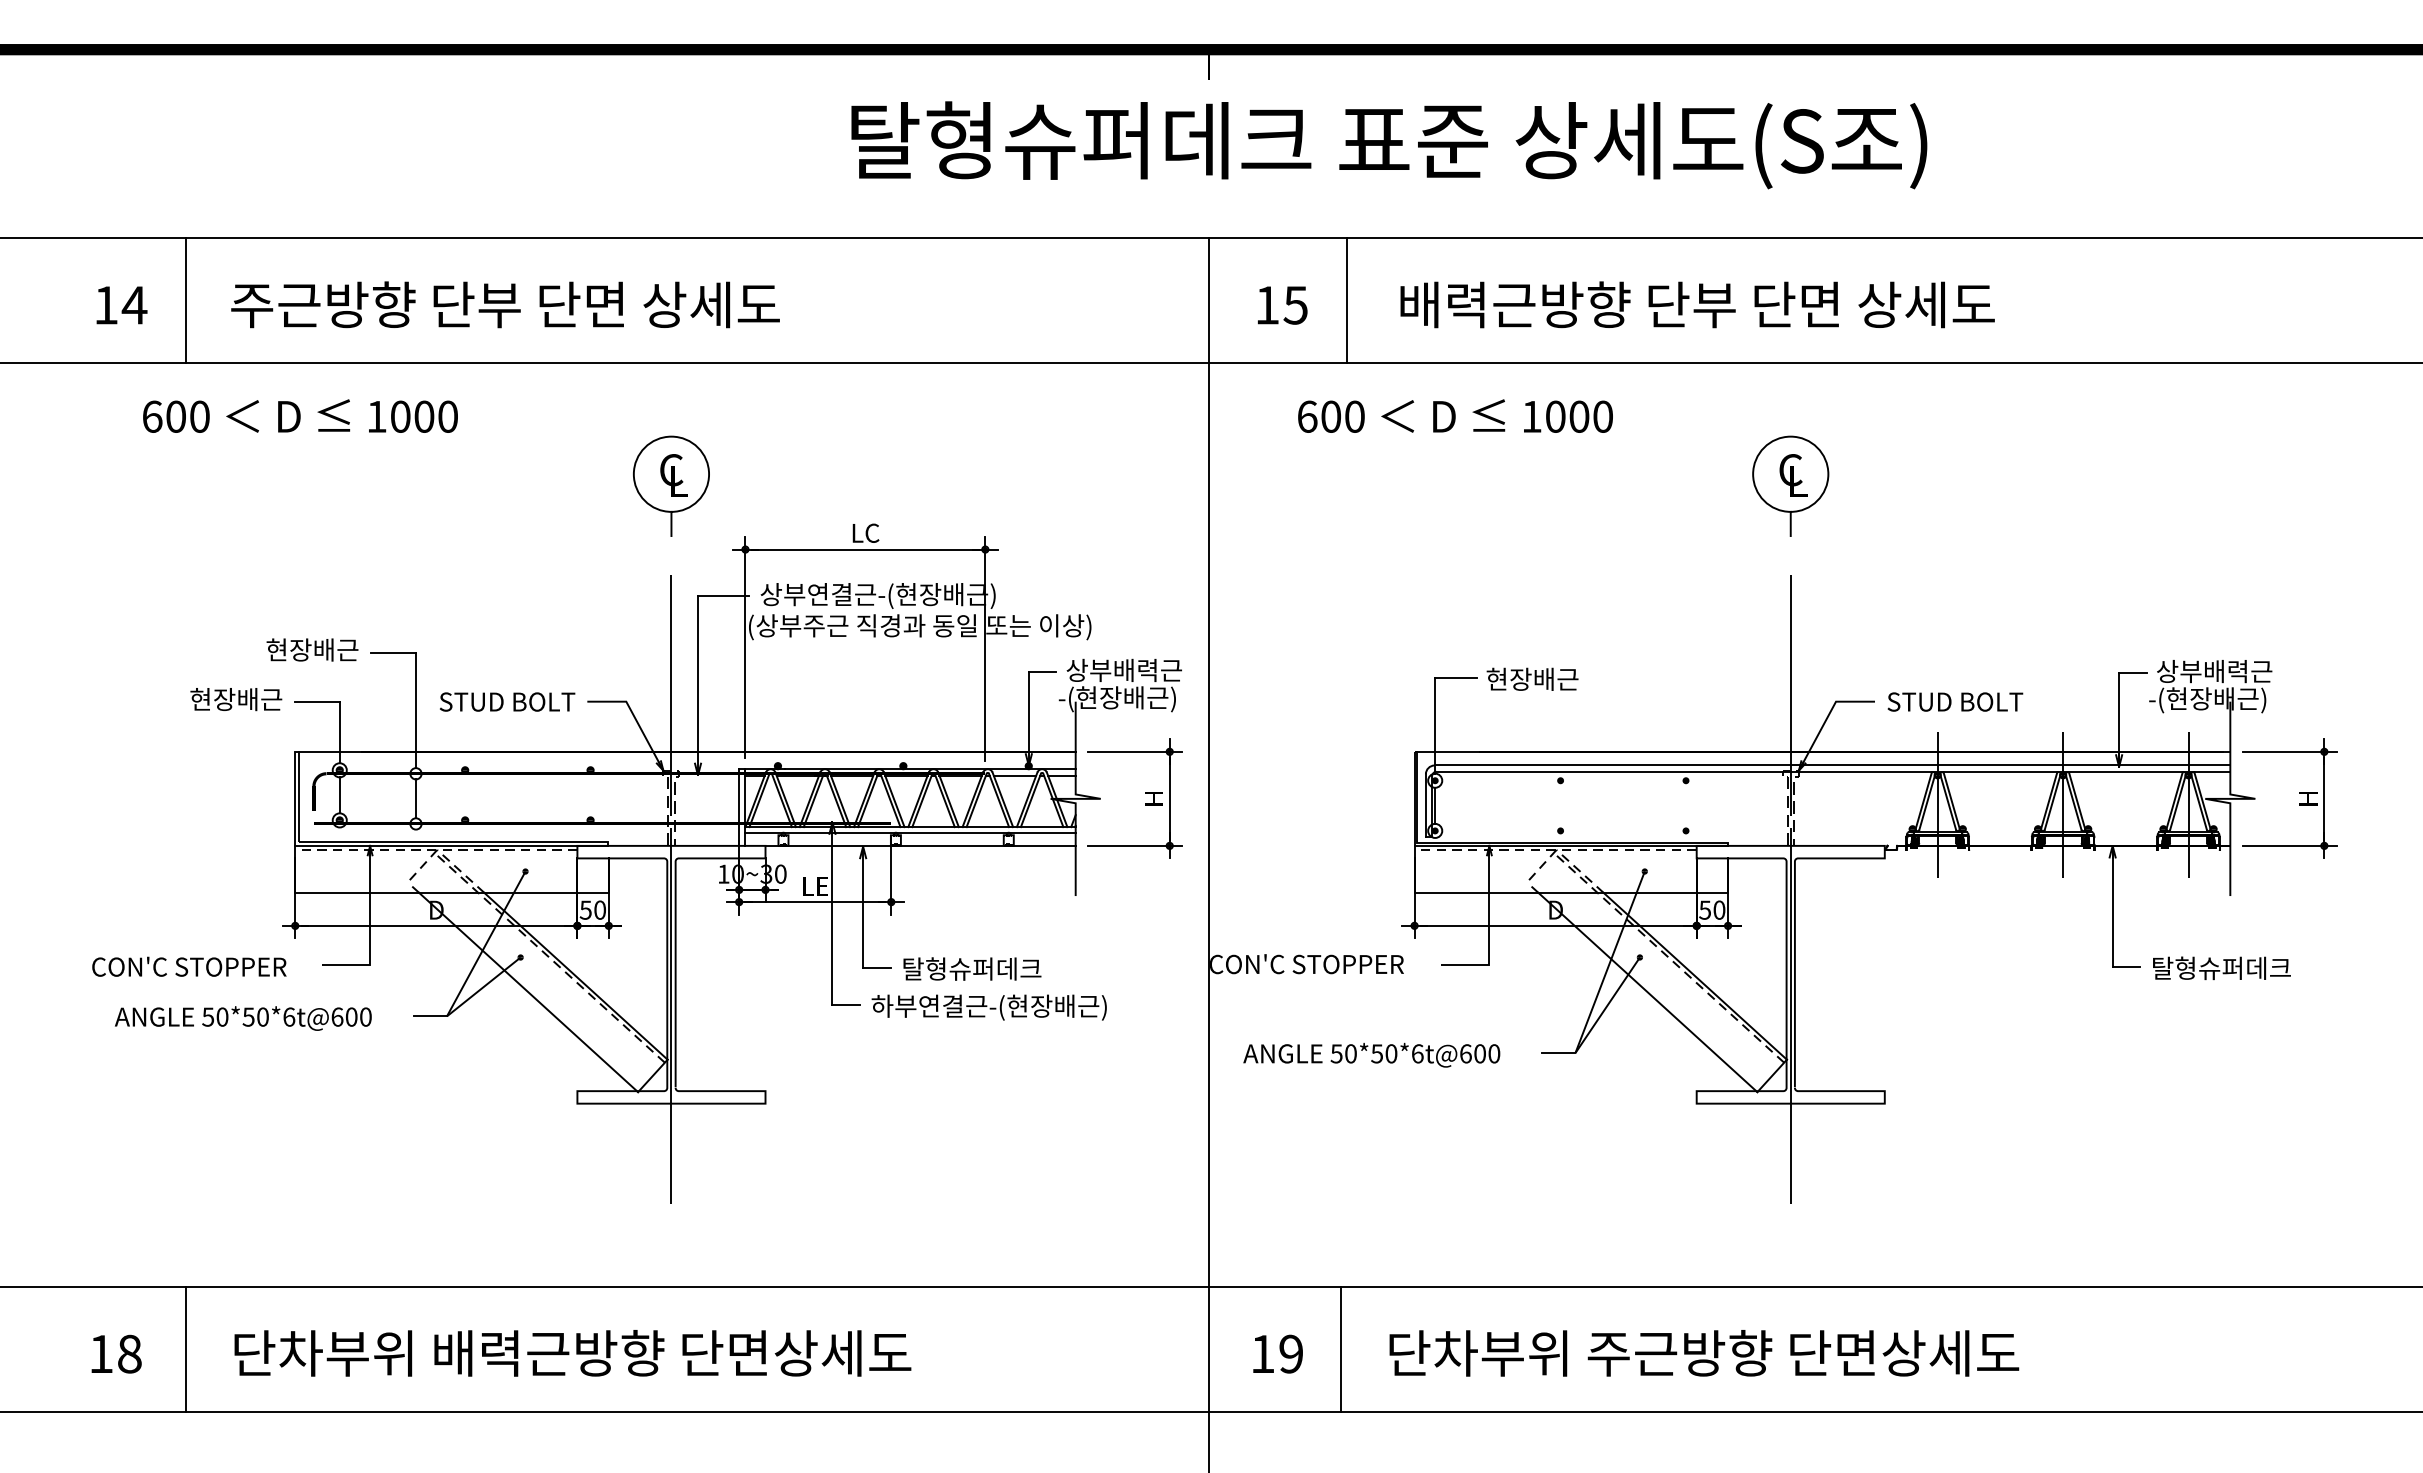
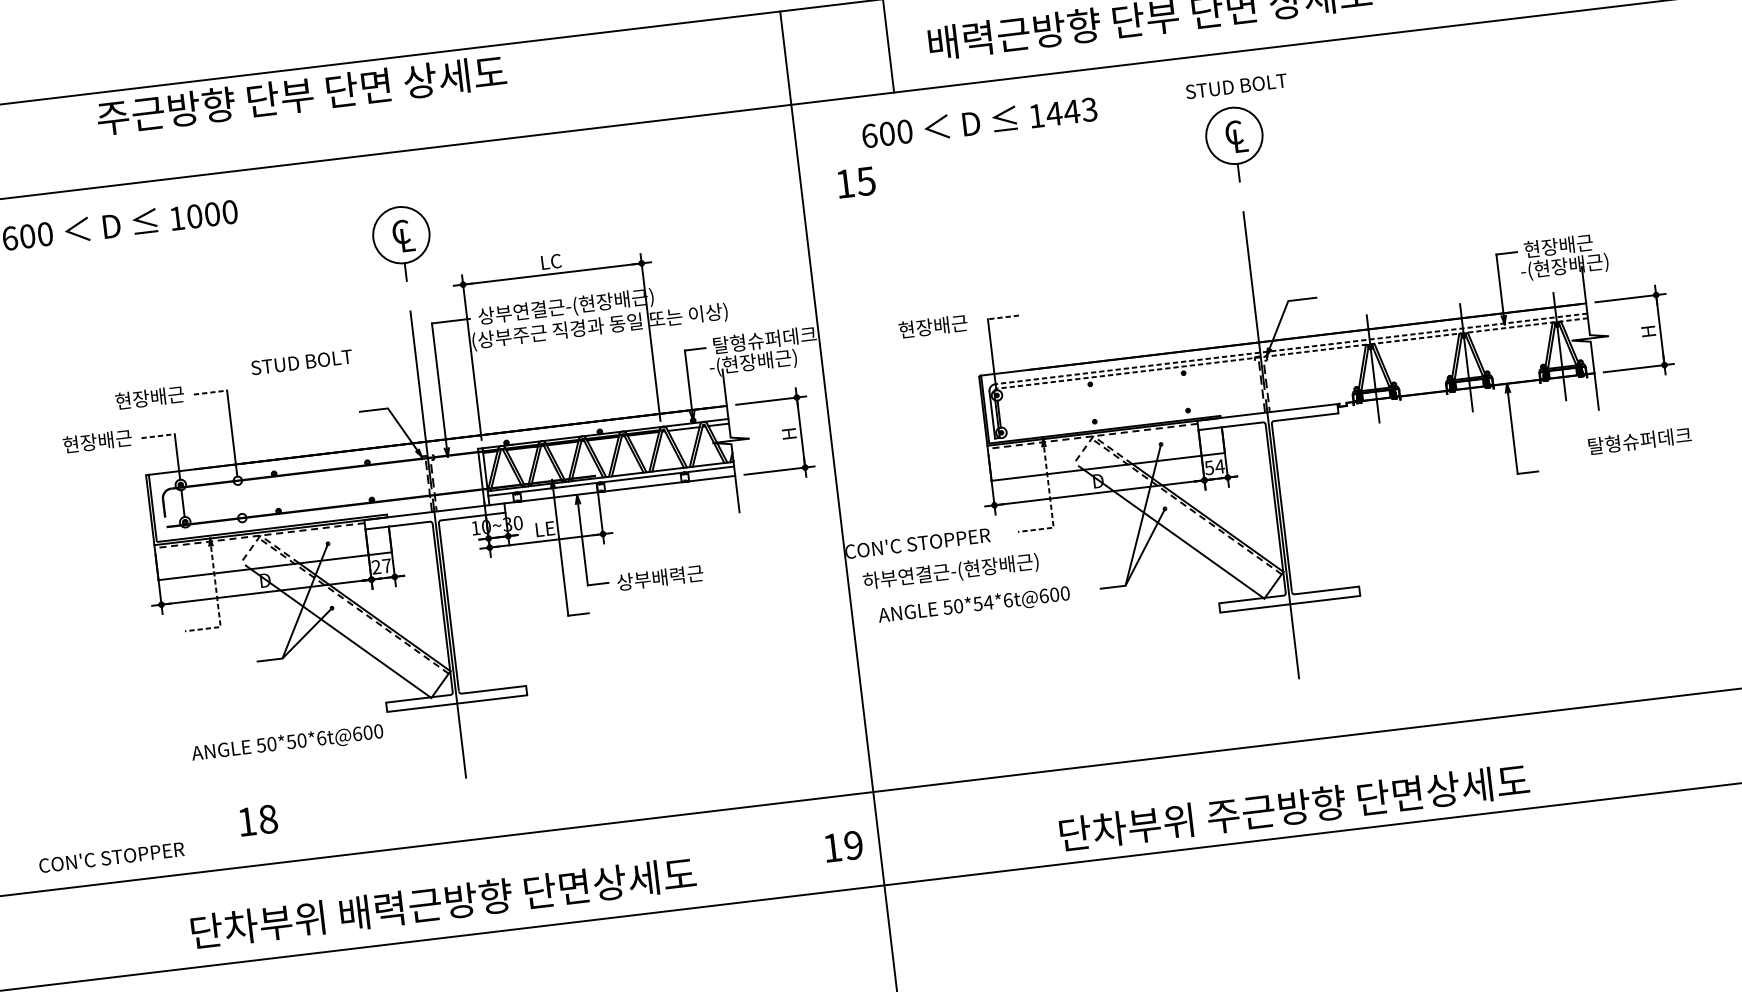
line: (185, 300) -> (24, 149), removed
text: (505, 304) -> (301, 94), moved
text: (1282, 305) -> (856, 182), moved
text: (1578, 416) -> (1071, 111), 1000 -> 1443
line: (394, 652) -> (211, 392), solid -> dashed
text: (1135, 670) -> (764, 340), 상부배력근 -> 탈형슈퍼데크
text: (2214, 671) -> (1567, 245), 상부배력근 -> 현장배근
line: (1456, 678) -> (1003, 317), solid -> dashed
text: (1532, 678) -> (933, 325), moved
text: (507, 701) -> (301, 361), moved
text: (1955, 701) -> (1236, 85), moved
line: (317, 702) -> (158, 436), solid -> dashed
line: (1832, 765) -> (1291, 348), solid -> dashed
line: (1833, 771) -> (1292, 353), solid -> dashed
line: (415, 798) -> (239, 499), removed
text: (592, 909) -> (381, 566), 50 -> 27
text: (1719, 909) -> (1220, 466), 50 -> 54
line: (370, 929) -> (217, 600), solid -> dashed
line: (1489, 929) -> (1050, 501), solid -> dashed
text: (189, 966) -> (111, 857), moved
text: (971, 968) -> (668, 576), 탈형슈퍼데크 -> 상부배력근
text: (2221, 968) -> (1639, 440), moved
text: (988, 1007) -> (950, 572), moved
text: (243, 1018) -> (287, 743), moved
text: (1391, 1053) -> (988, 602), 50*50*6t@600 -> 50*54*6t@600
line: (185, 1348) -> (117, 928), removed
line: (1340, 1348) -> (976, 826), removed
text: (116, 1353) -> (258, 820), moved
text: (572, 1353) -> (443, 902), moved
text: (1277, 1353) -> (843, 846), moved
text: (1704, 1353) -> (1294, 807), moved

